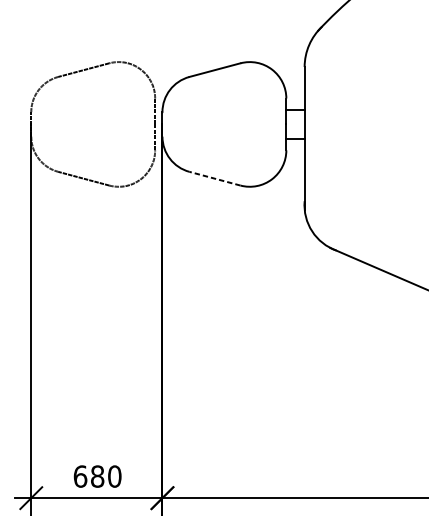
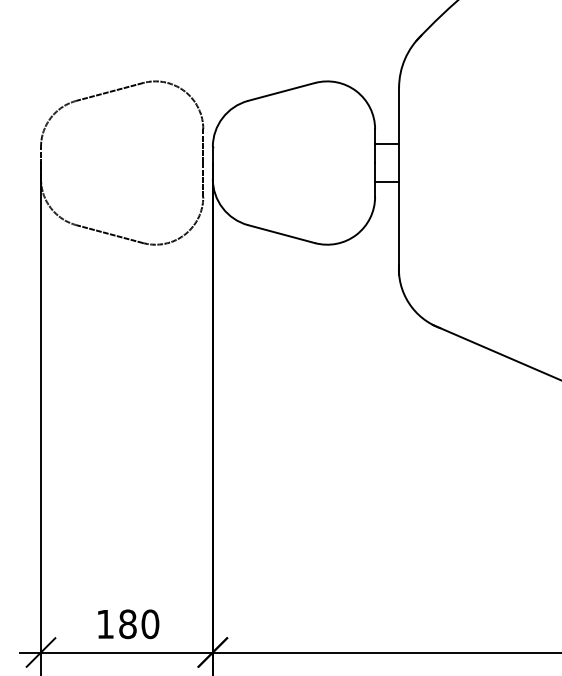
line: (214, 178) -> (281, 234), dashed -> solid
text: (80, 476) -> (105, 624), 680 -> 180

